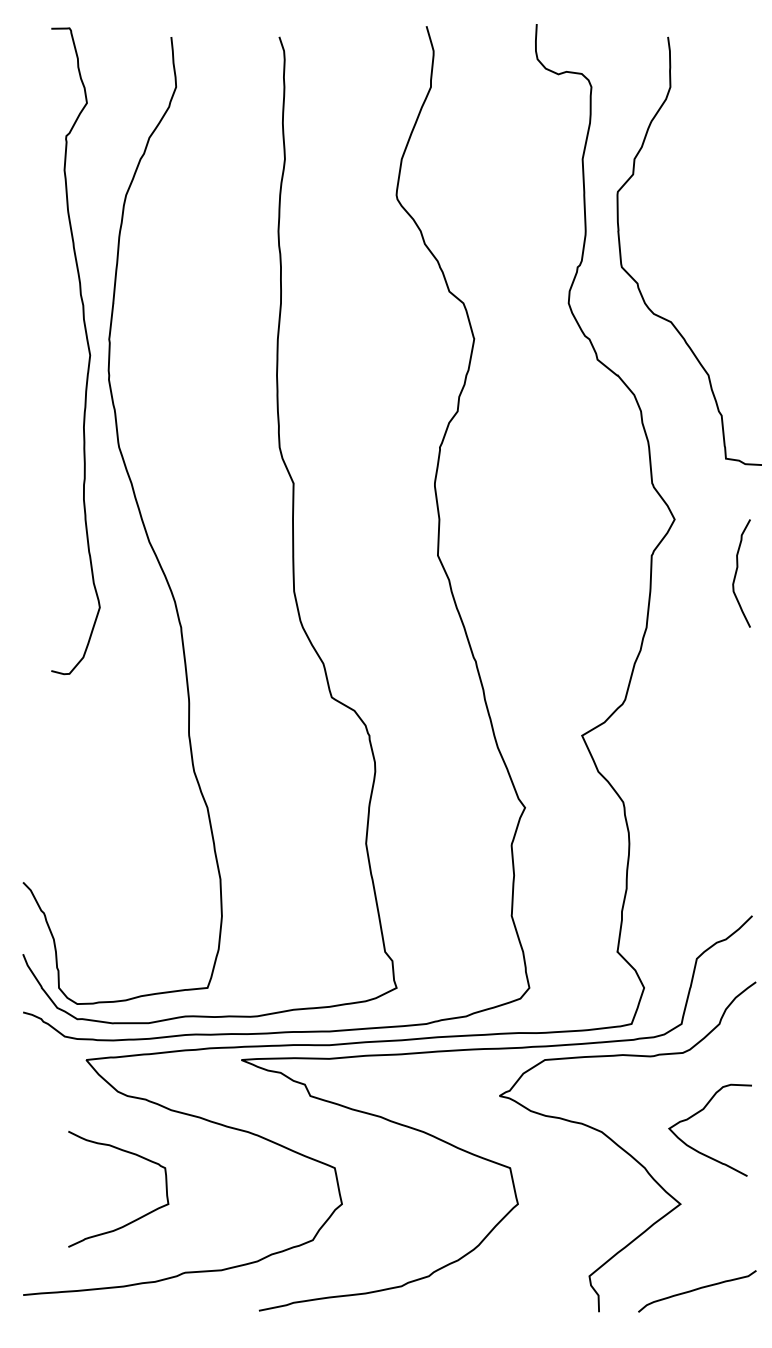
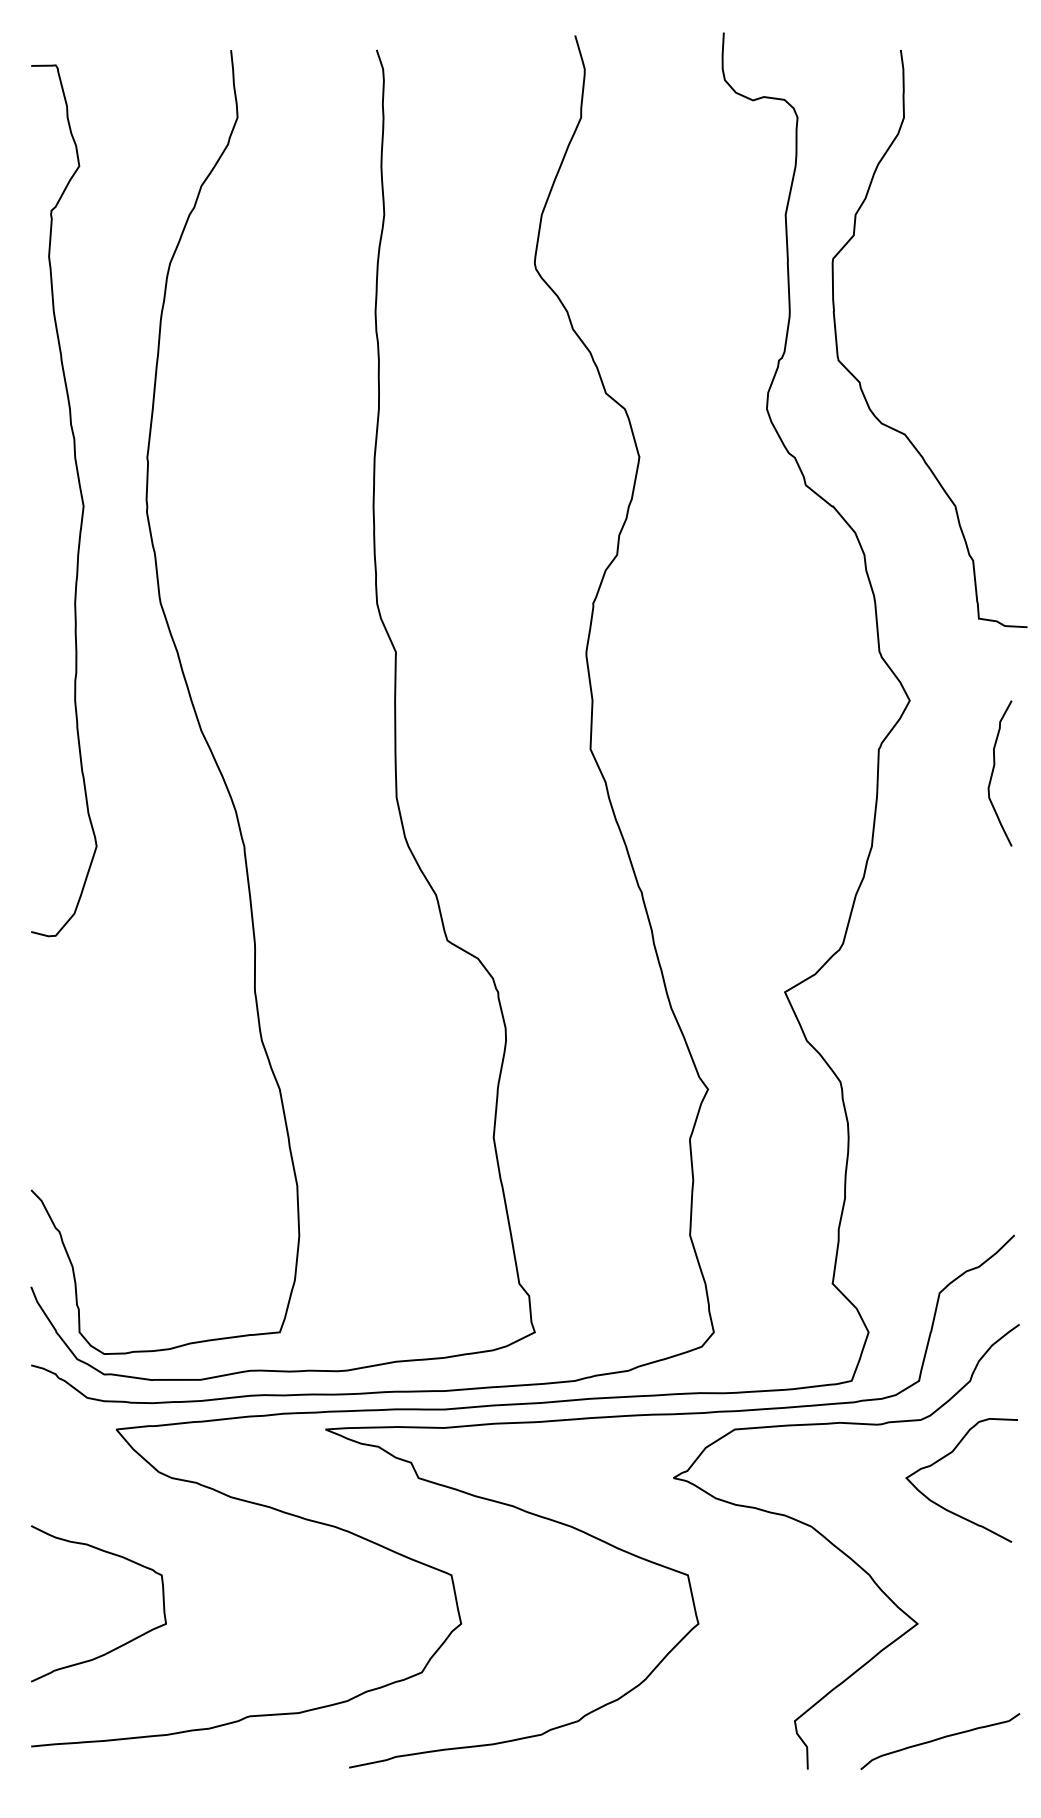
curve: (87, 347) -> (80, 495), moved
curve: (698, 1113) -> (945, 1457), moved
curve: (134, 1220) -> (120, 1645), moved

